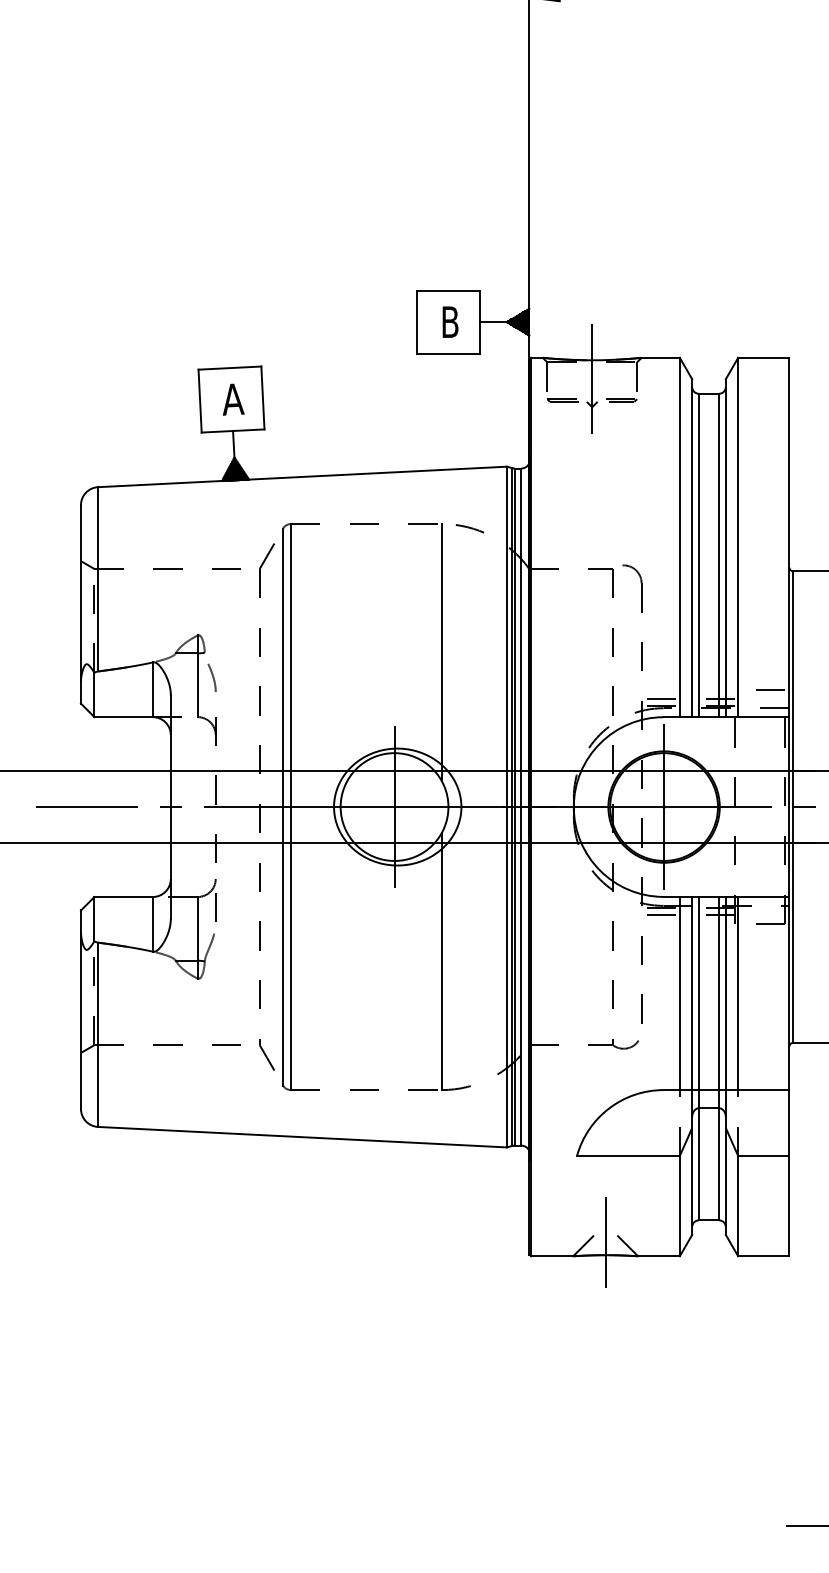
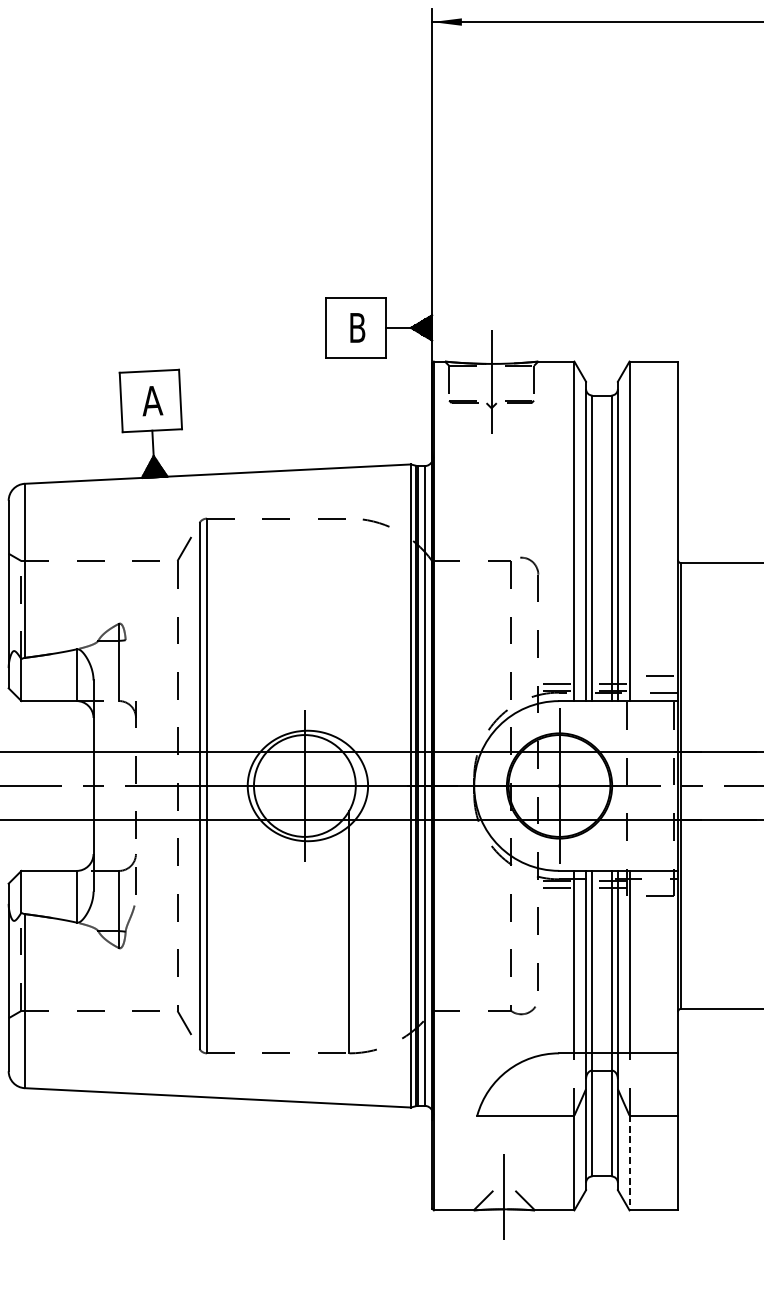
line: (441, 652) -> (349, 639), removed
curve: (212, 677) -> (132, 663), removed
line: (738, 1206) -> (629, 1163), solid -> dashed

